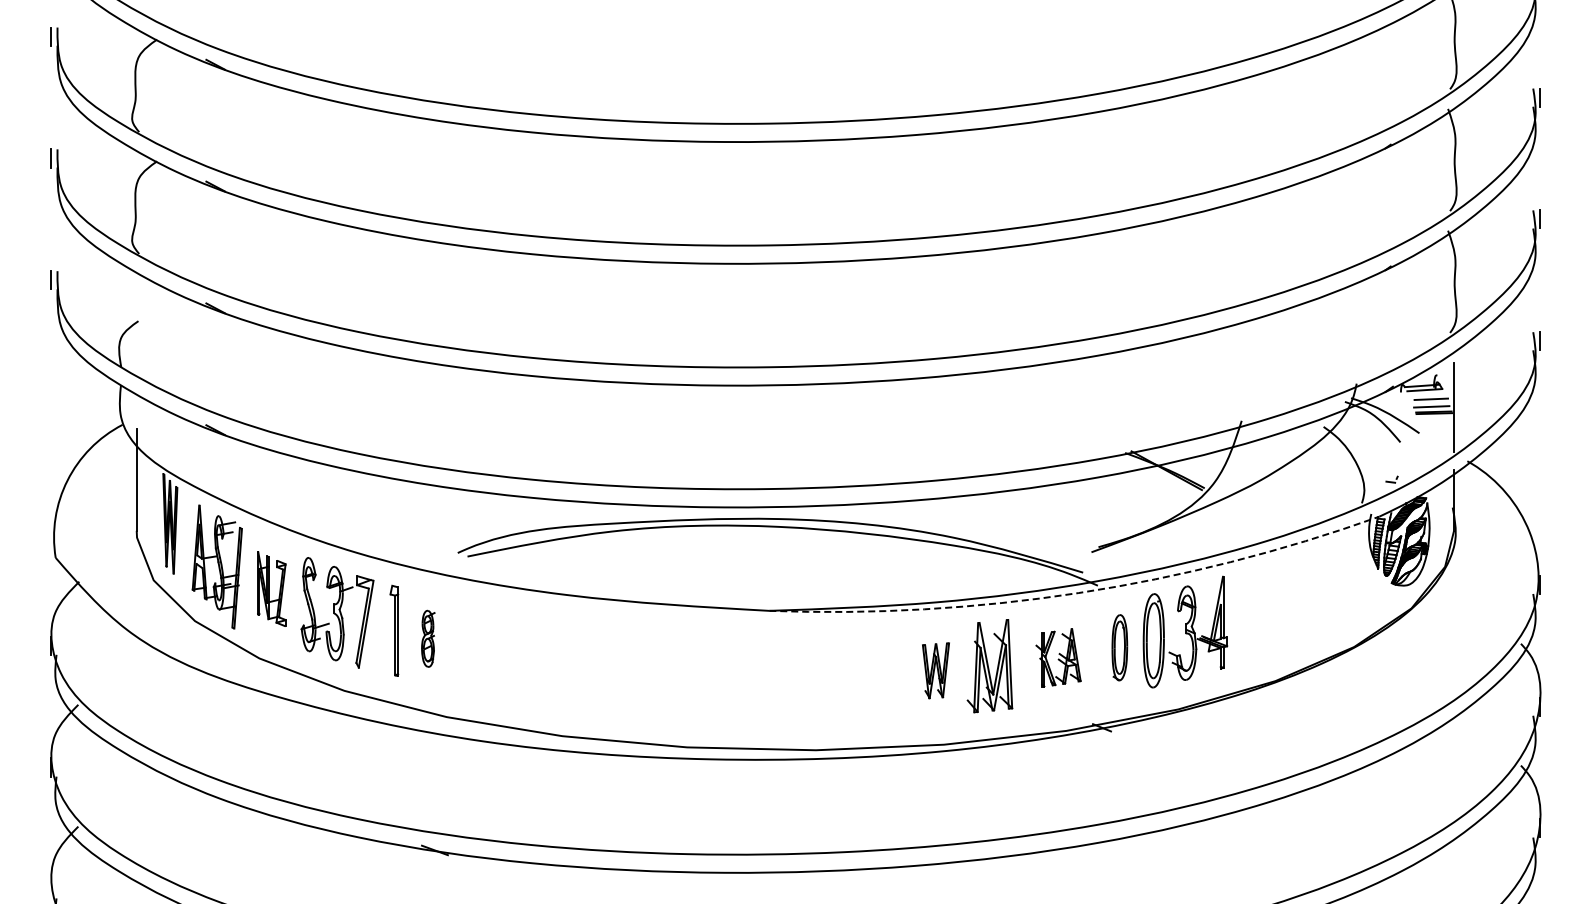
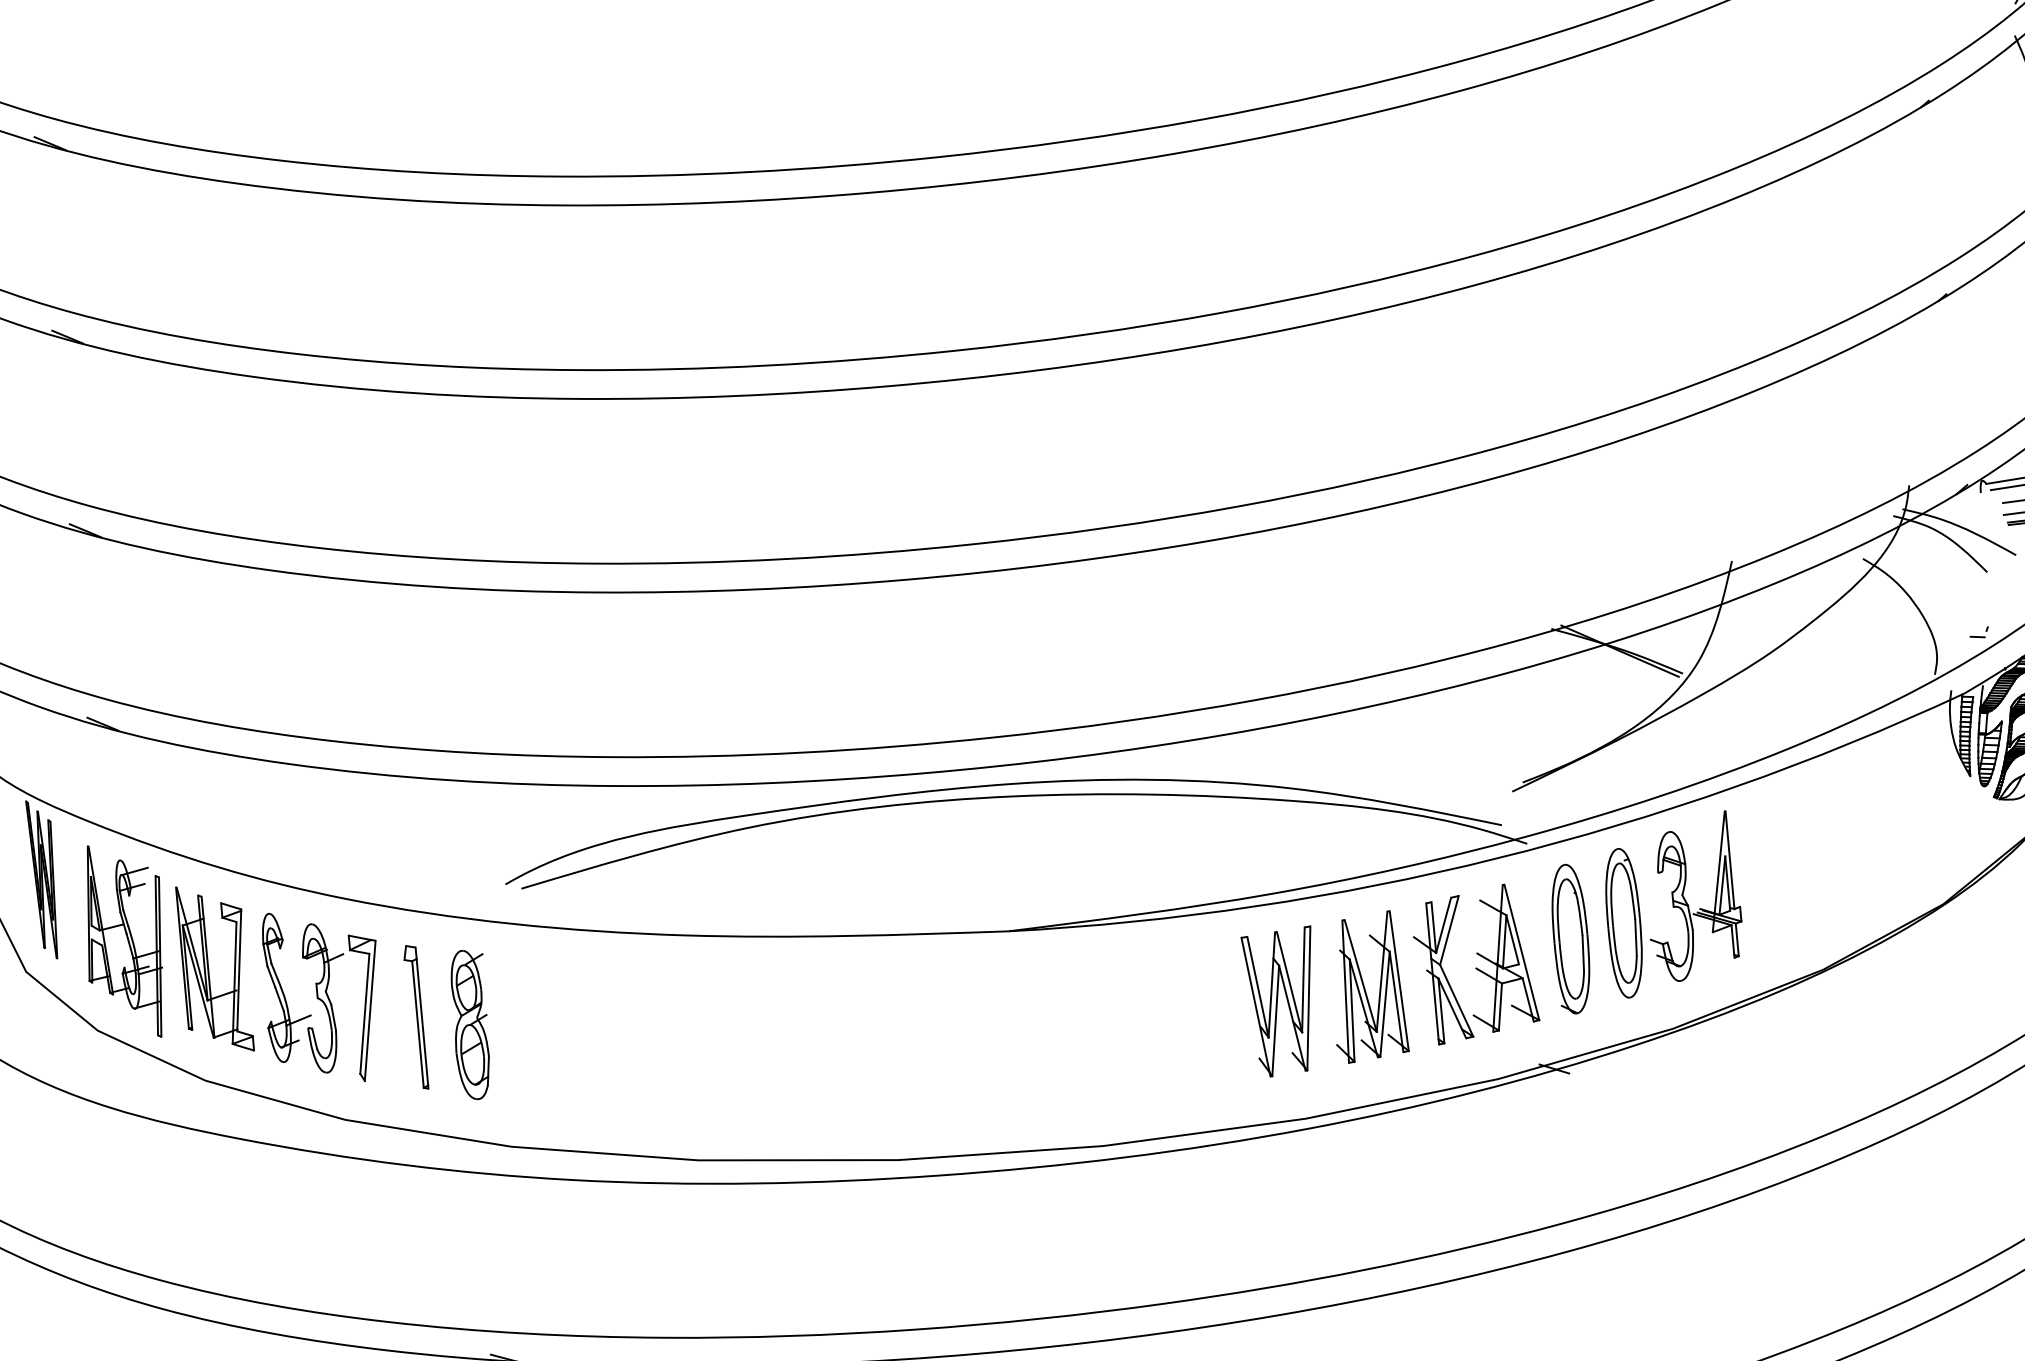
part: (271, 588) -> (214, 967), size x1.43
arc: (1078, 593) -> (1497, 859), dashed -> solid
part: (428, 638) -> (471, 1024), size x1.67
part: (1119, 647) -> (1570, 938), size x1.43
part: (1058, 657) -> (1475, 963), size x1.67
part: (935, 670) -> (1281, 1002), size x1.67

